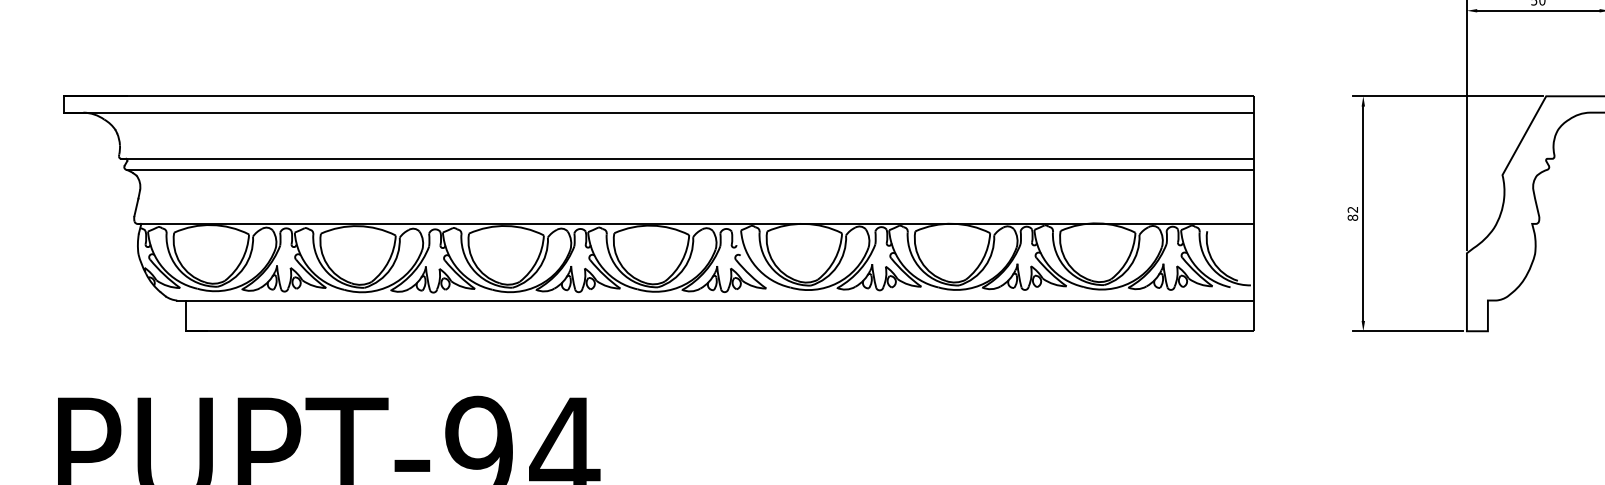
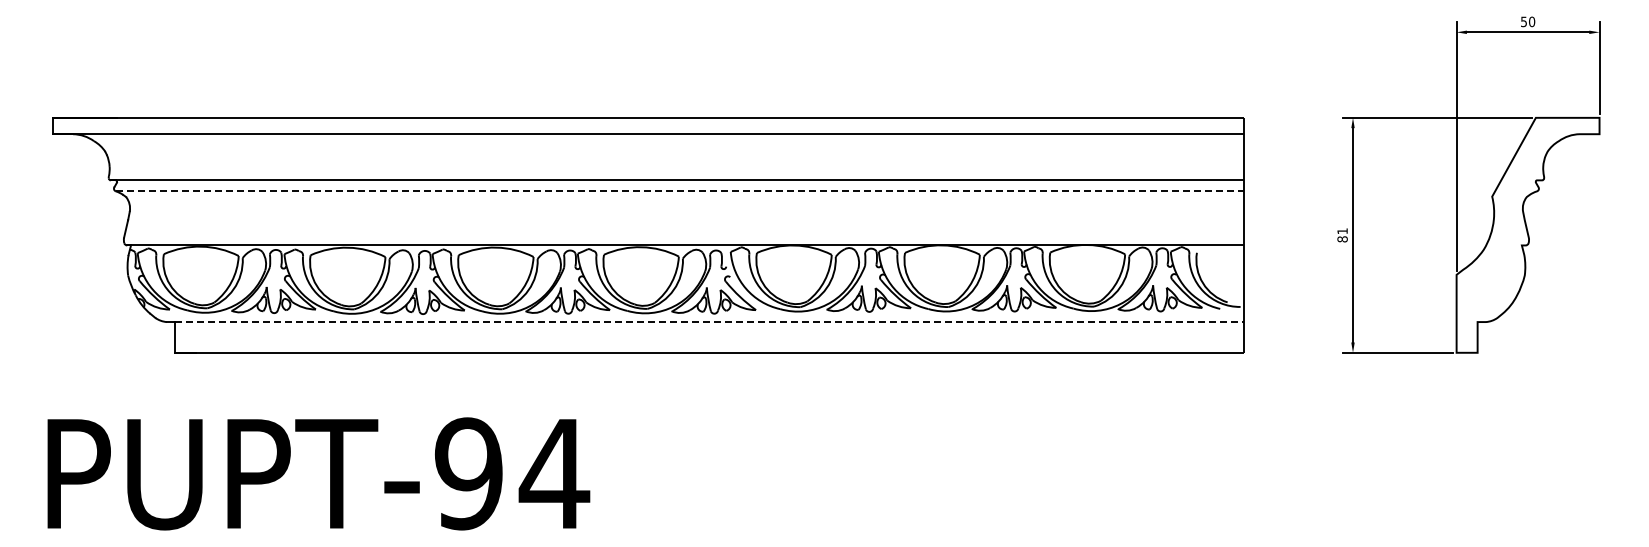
line: (689, 169) -> (679, 191), solid -> dashed
text: (1352, 209) -> (1342, 231), 82 -> 81
line: (720, 300) -> (710, 322), solid -> dashed

